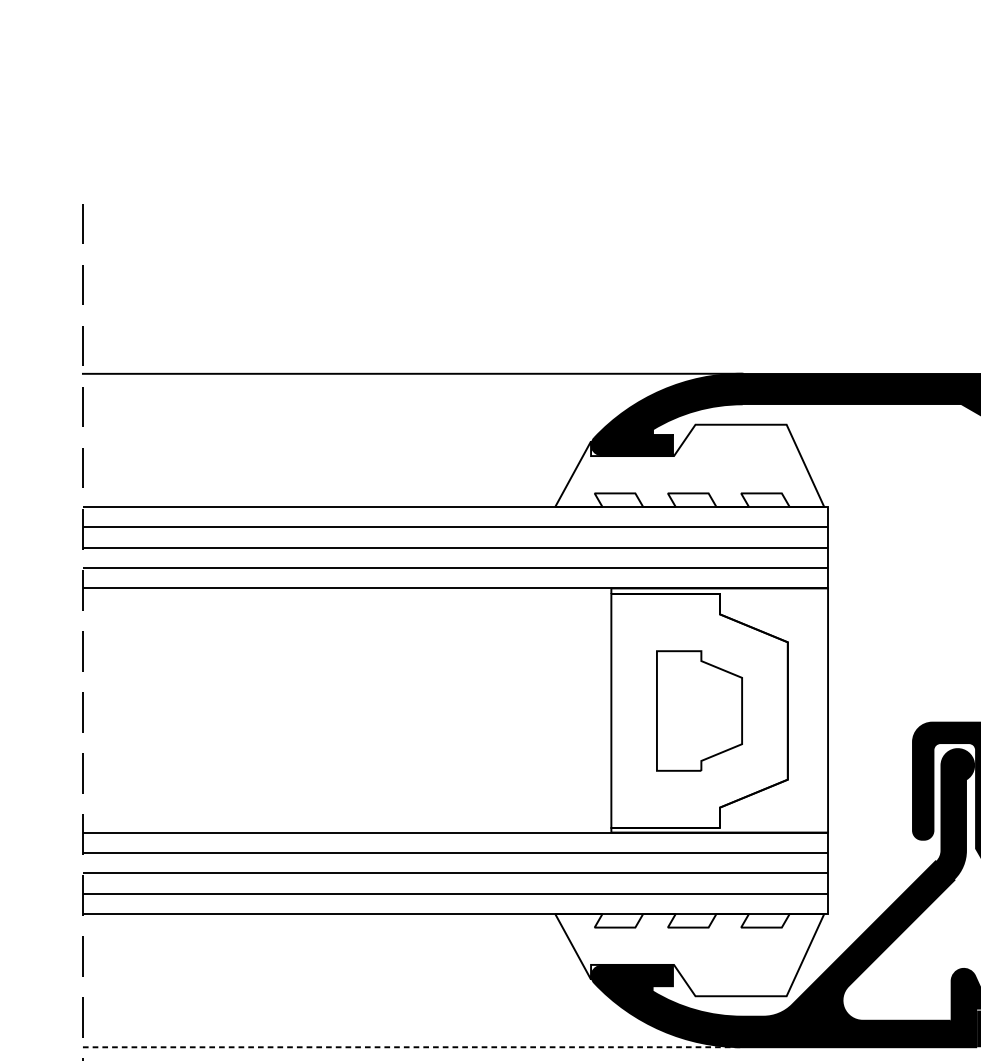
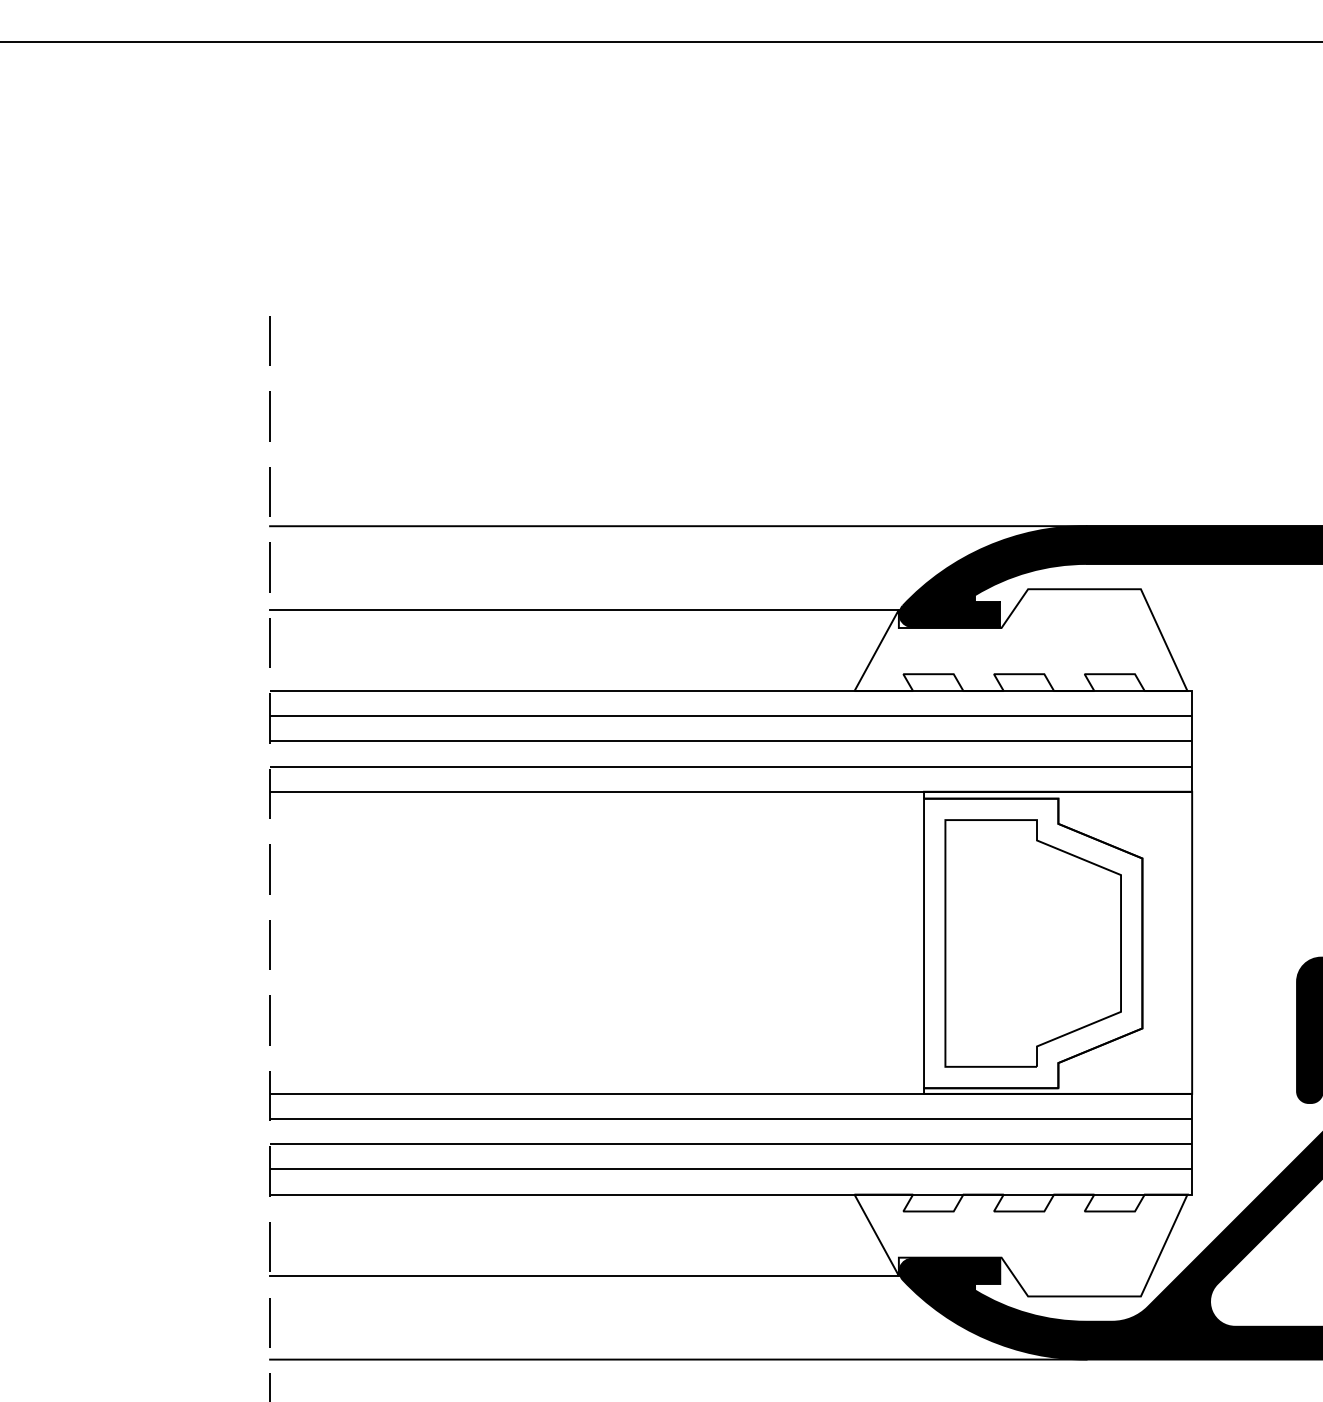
line: (337, 441) -> (584, 609), added
part: (699, 711) -> (1032, 943), size x1.67
line: (337, 979) -> (584, 1275), added
line: (412, 1047) -> (678, 1359), dashed -> solid

